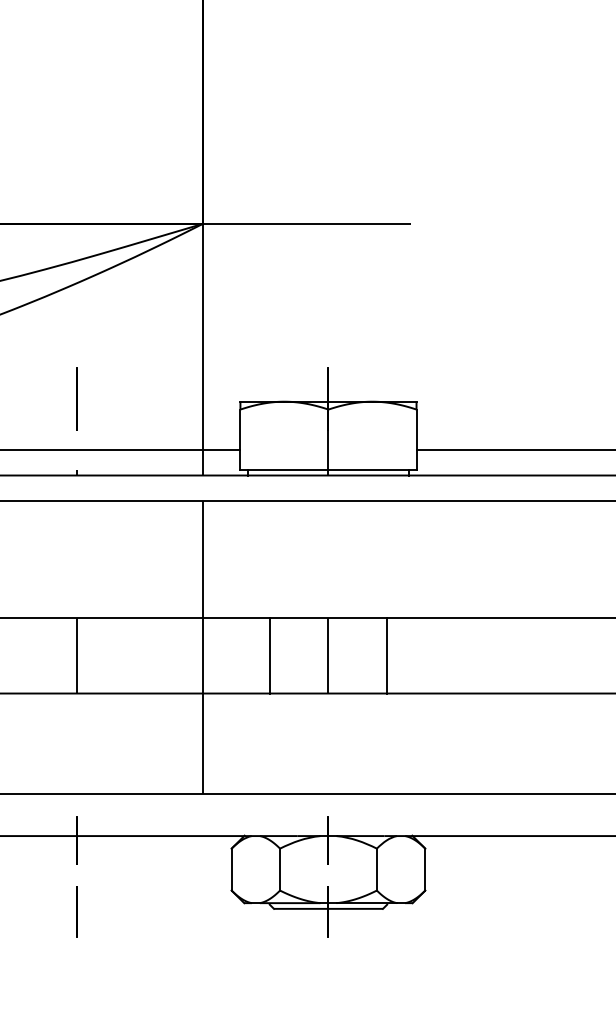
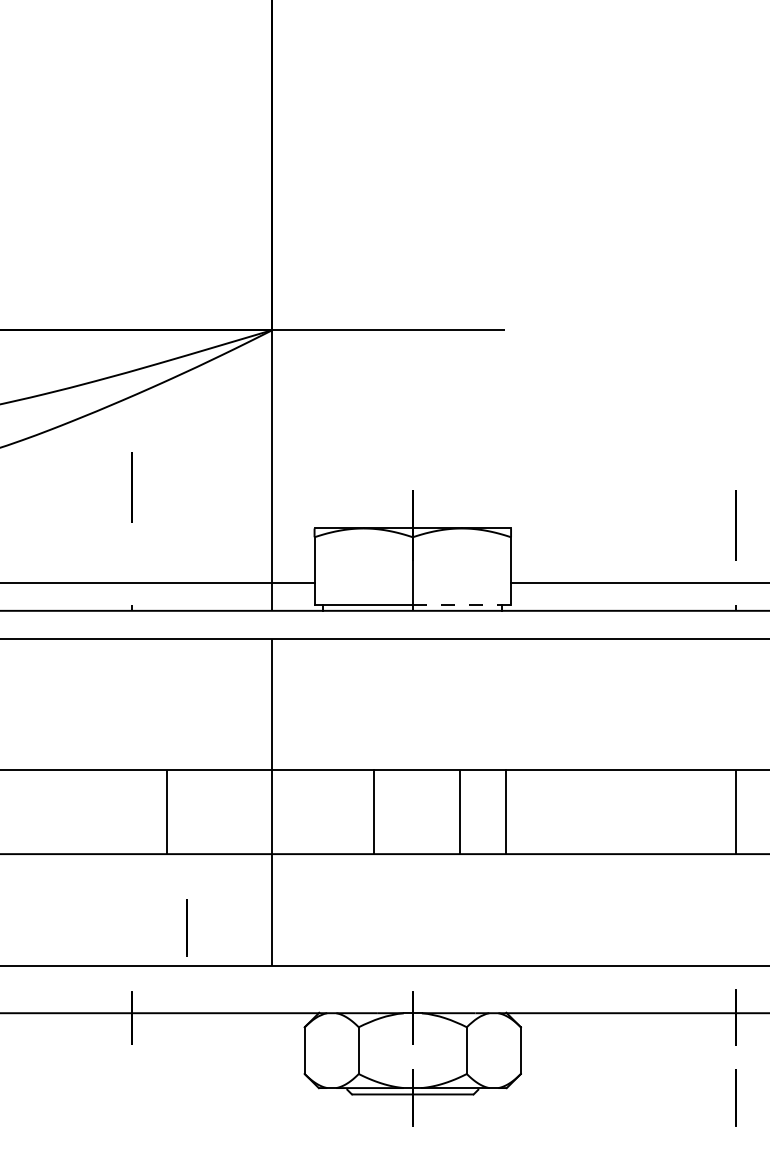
line: (76, 399) -> (131, 487), moved
line: (373, 470) -> (462, 605), solid -> dashed
line: (77, 655) -> (167, 811), moved
line: (269, 655) -> (374, 811), moved
line: (328, 655) -> (459, 811), moved
line: (387, 655) -> (506, 811), moved
line: (76, 911) -> (186, 927), moved

